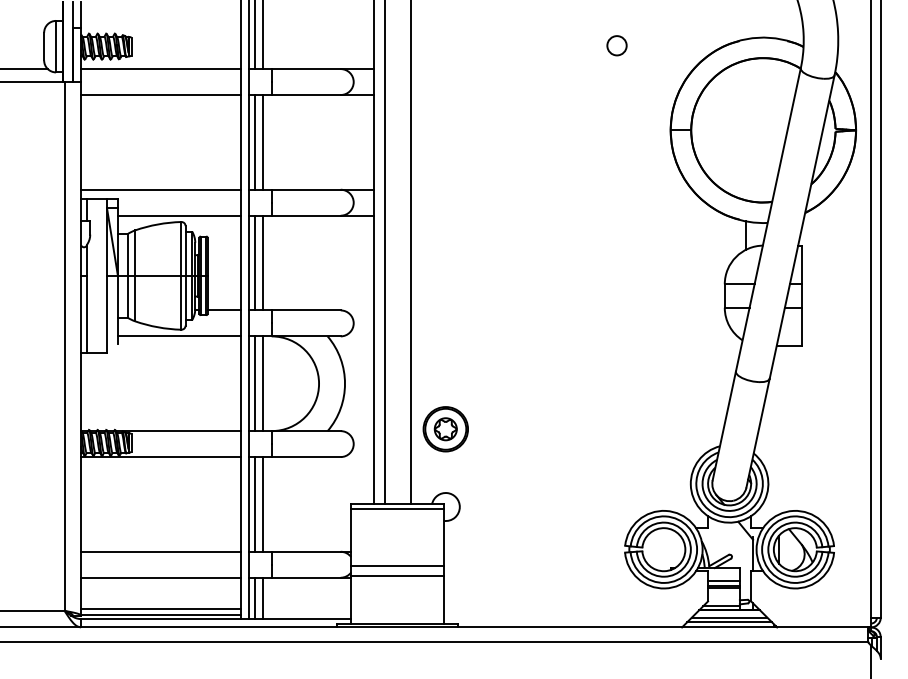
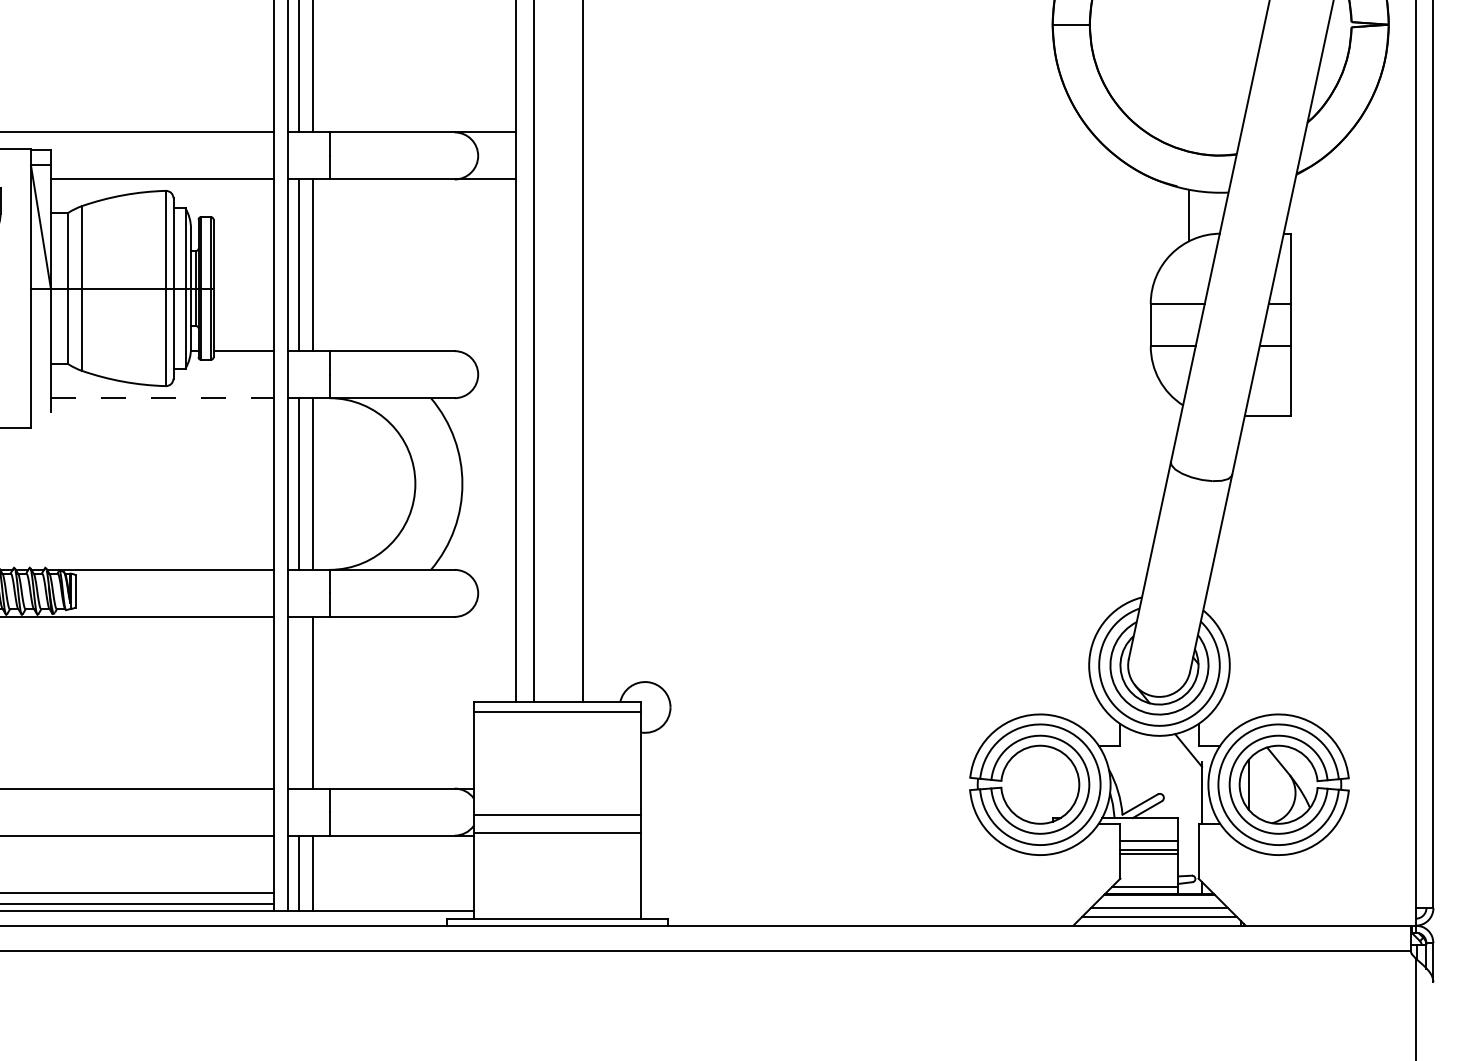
line: (179, 336) -> (162, 398), solid -> dashed
part: (445, 429) -> (644, 566), removed
line: (254, 504) -> (298, 702), removed

